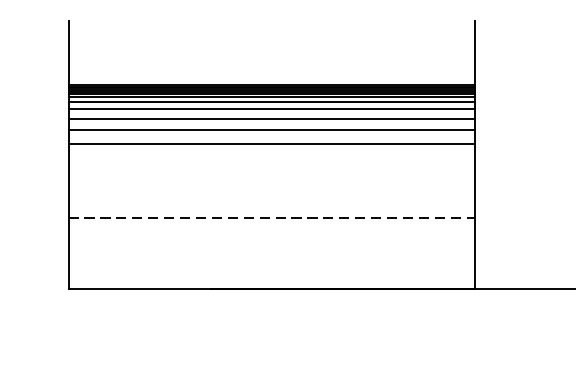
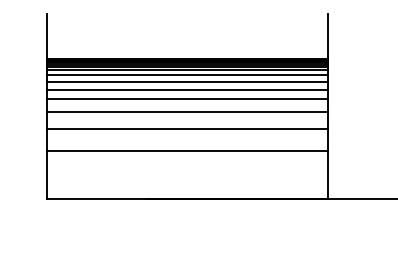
line: (271, 161) -> (187, 111), added
line: (271, 186) -> (187, 128), added
line: (272, 218) -> (188, 150), dashed -> solid

